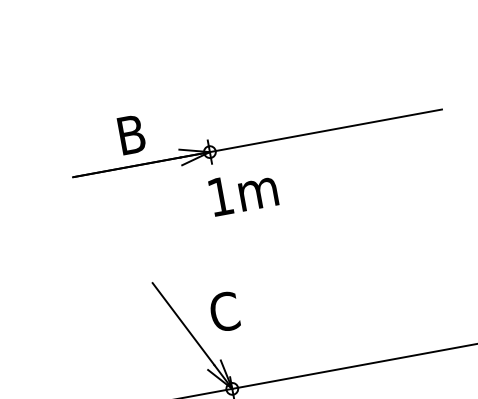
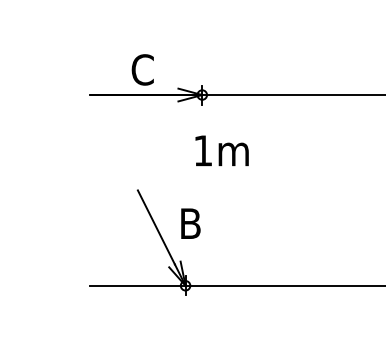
text: (131, 134) -> (142, 69), B -> C
text: (242, 192) -> (221, 150), moved
text: (224, 311) -> (190, 223), C -> B

